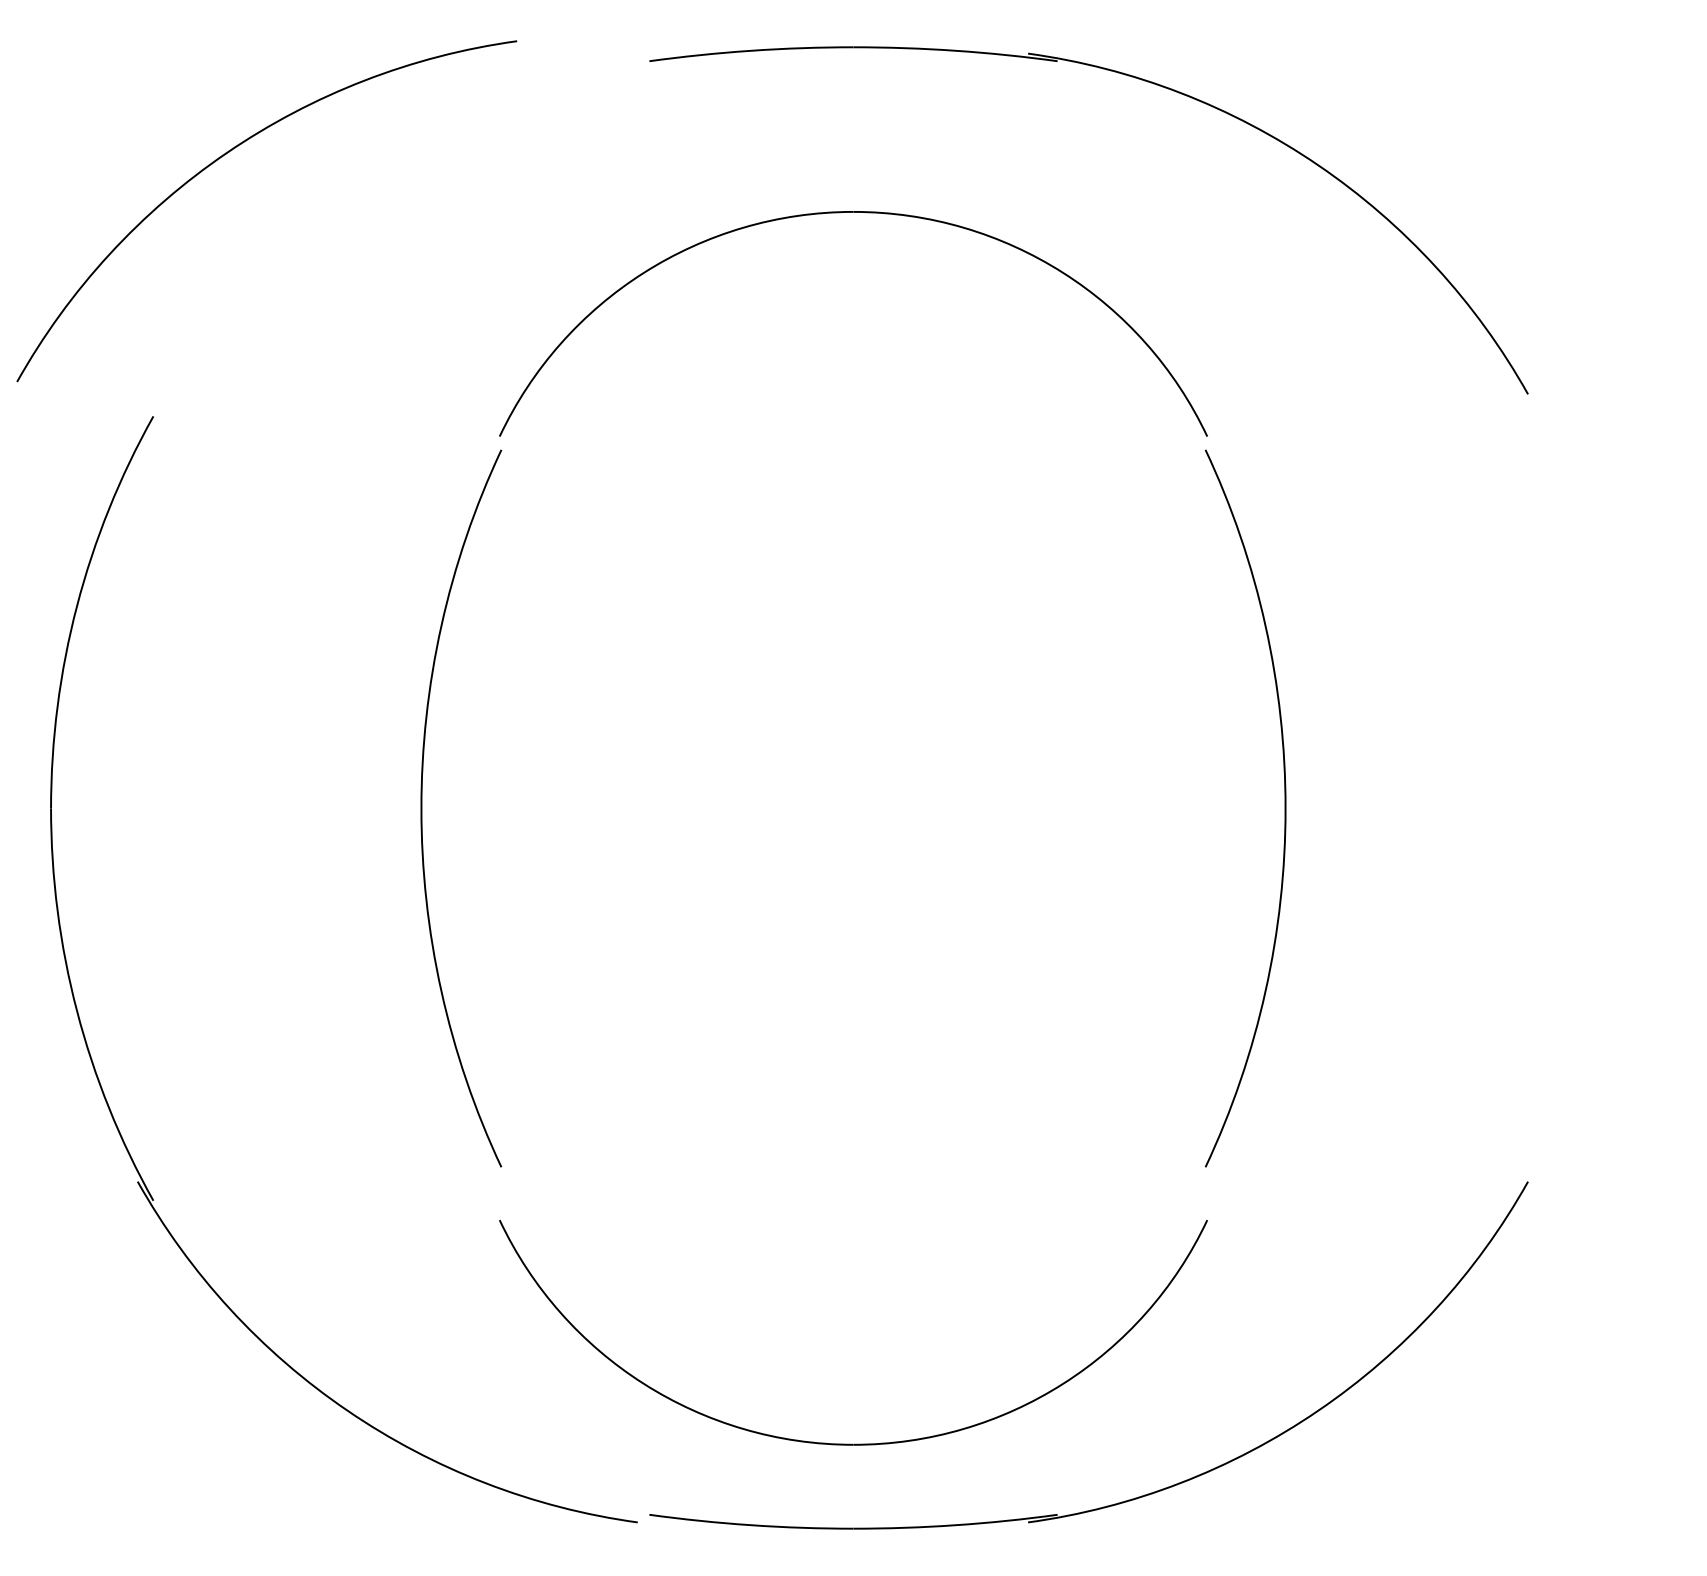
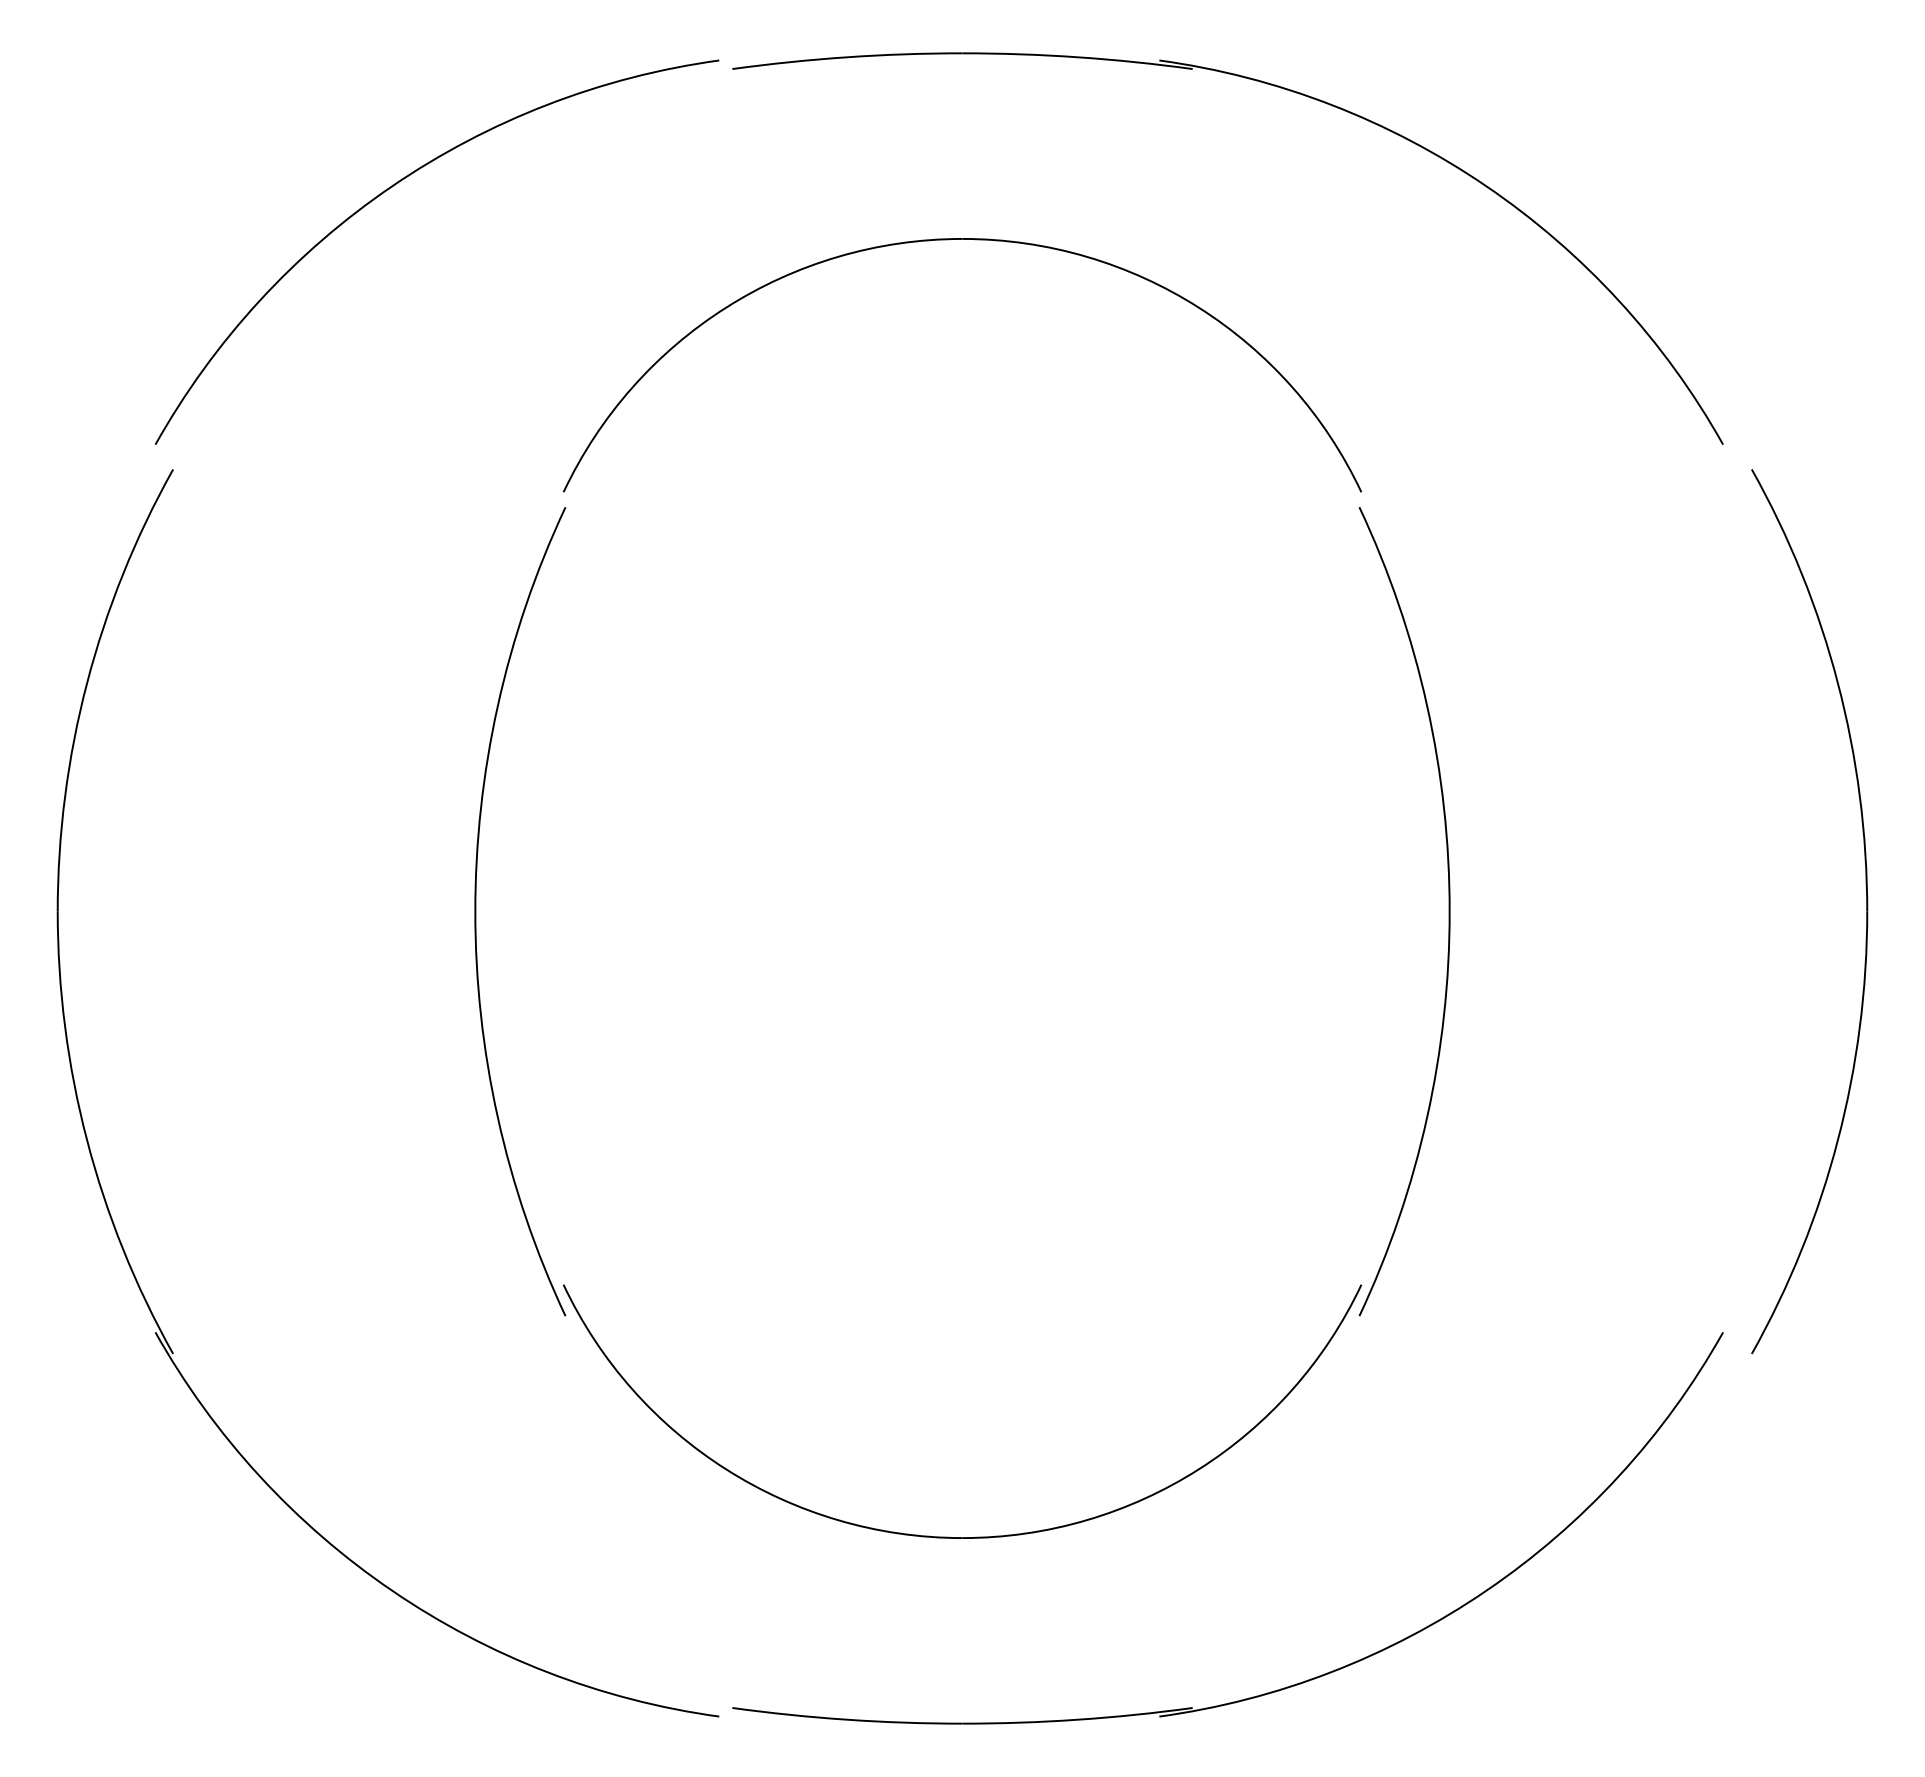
curve: (230, 152) -> (395, 185), moved
part: (1655, 808) -> (1866, 911), added
part: (841, 1443) -> (948, 1536), moved

